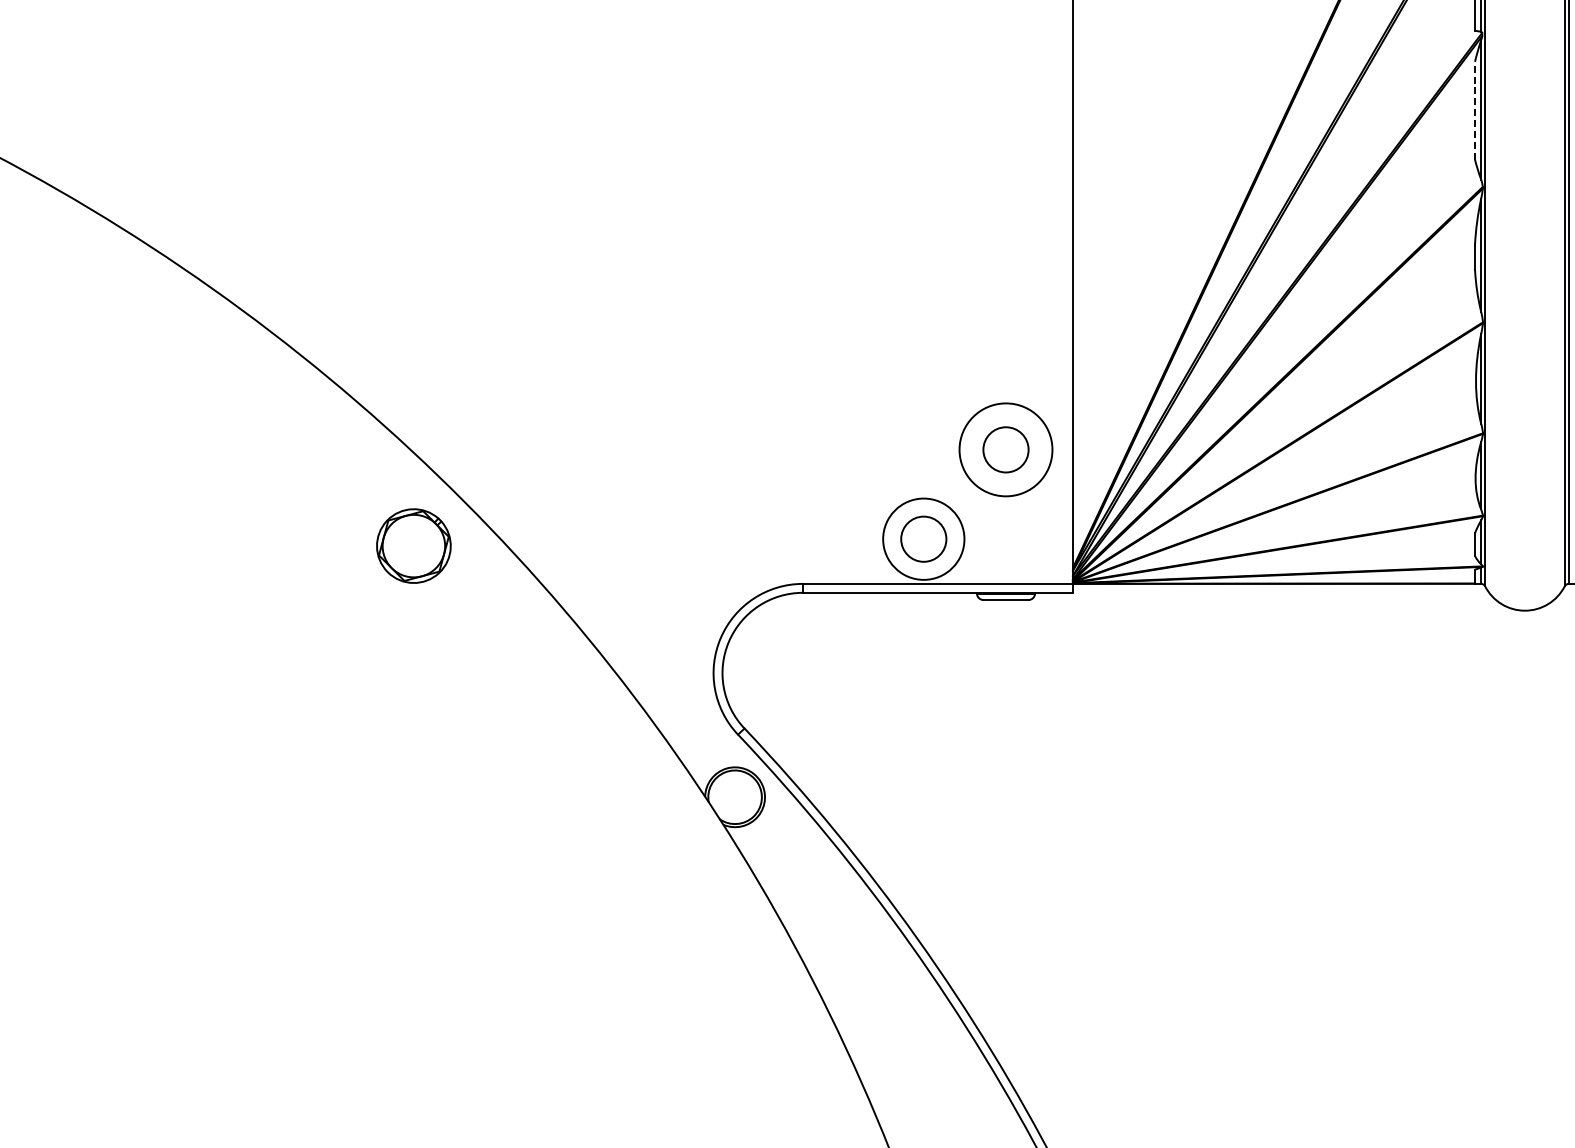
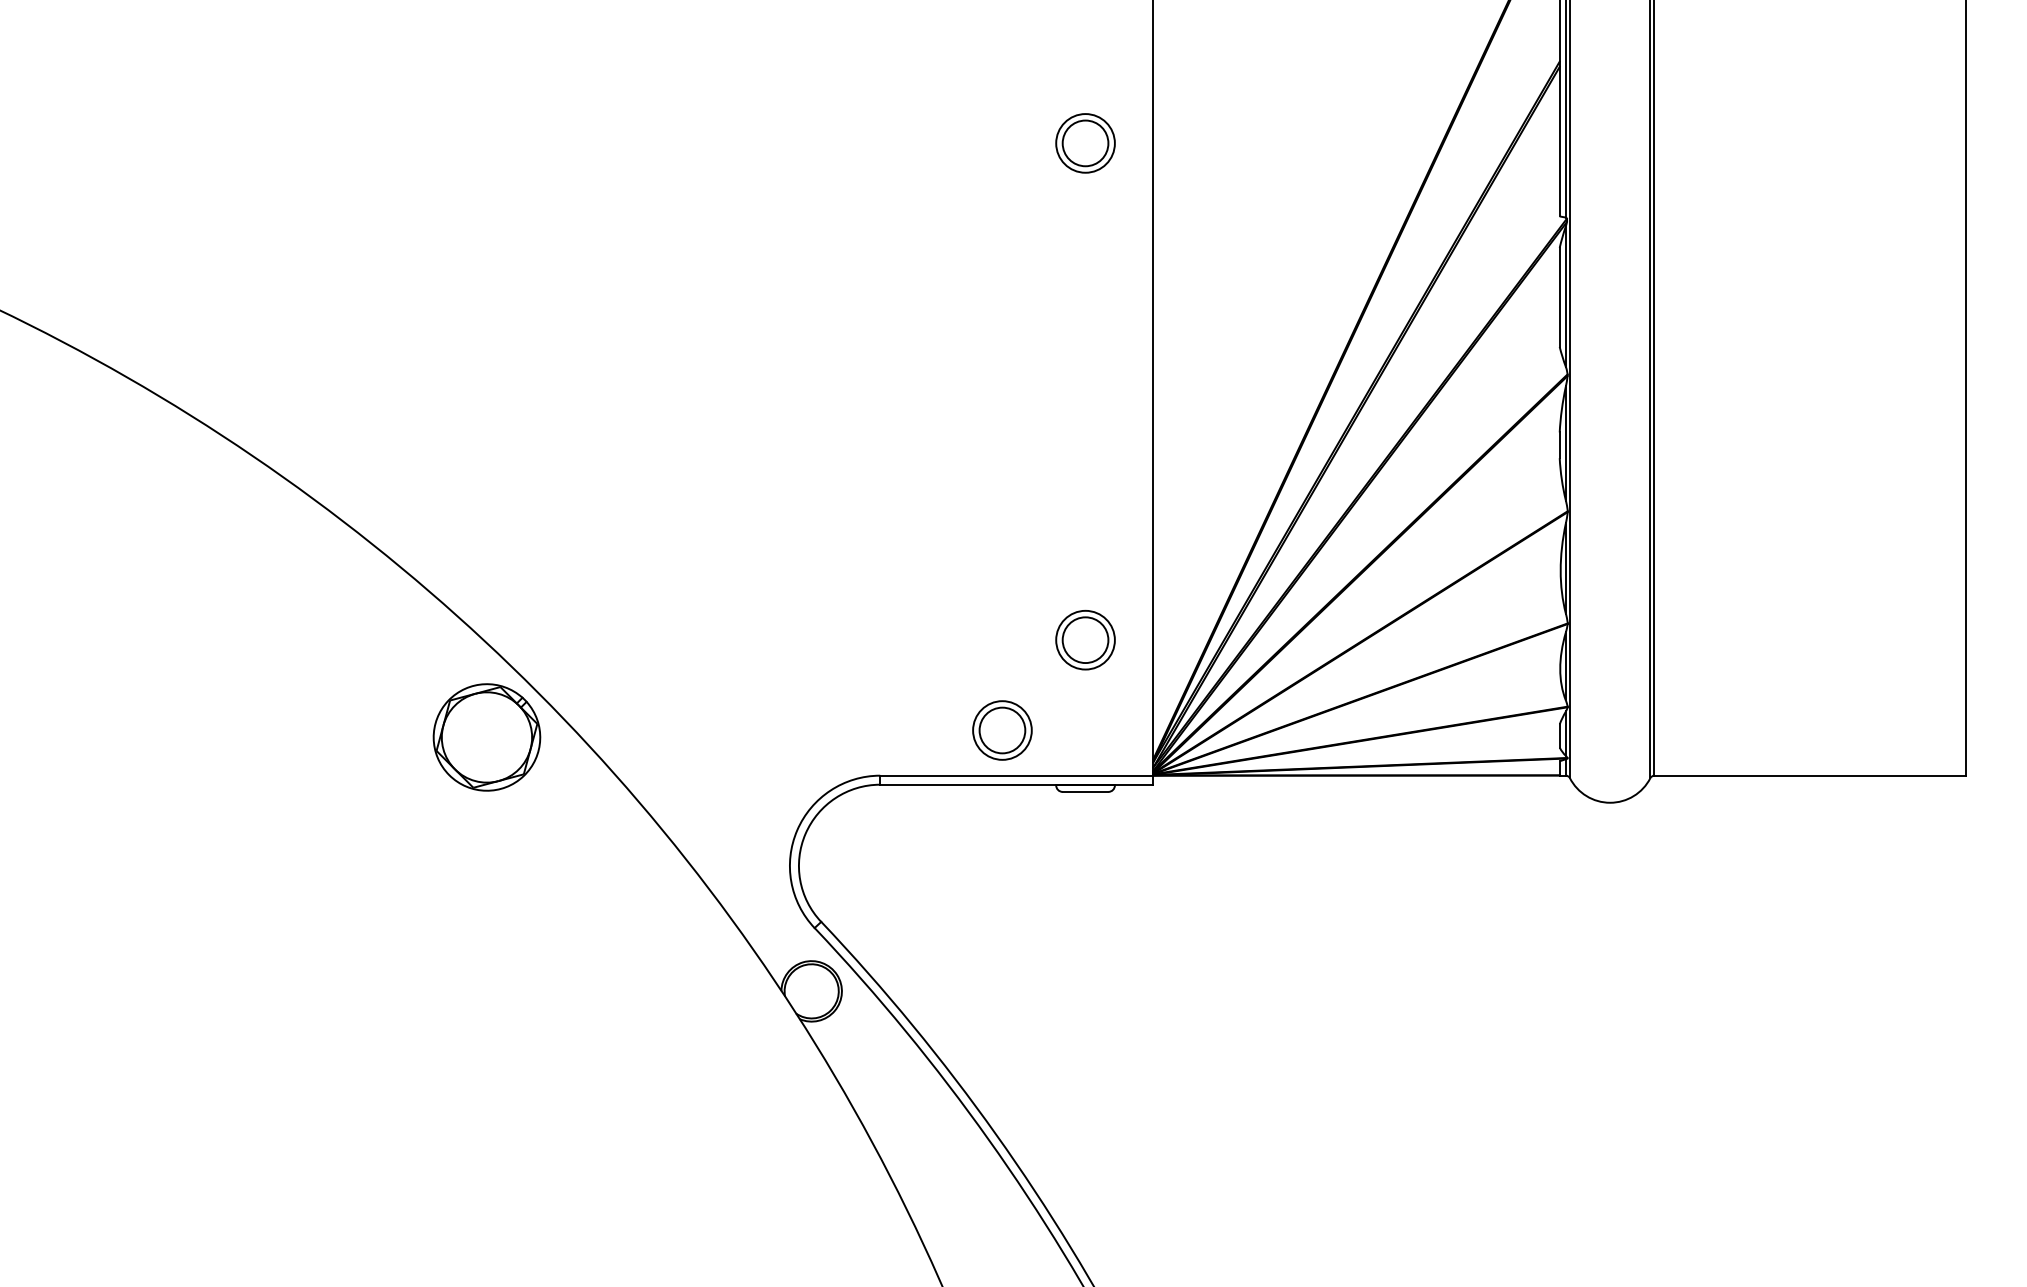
line: (1474, 109) -> (1559, 296), dashed -> solid
circle: (1005, 449) -> (1085, 639), size x0.62
circle: (923, 539) -> (1002, 730), size x0.71
part: (413, 546) -> (486, 737), size x1.43

